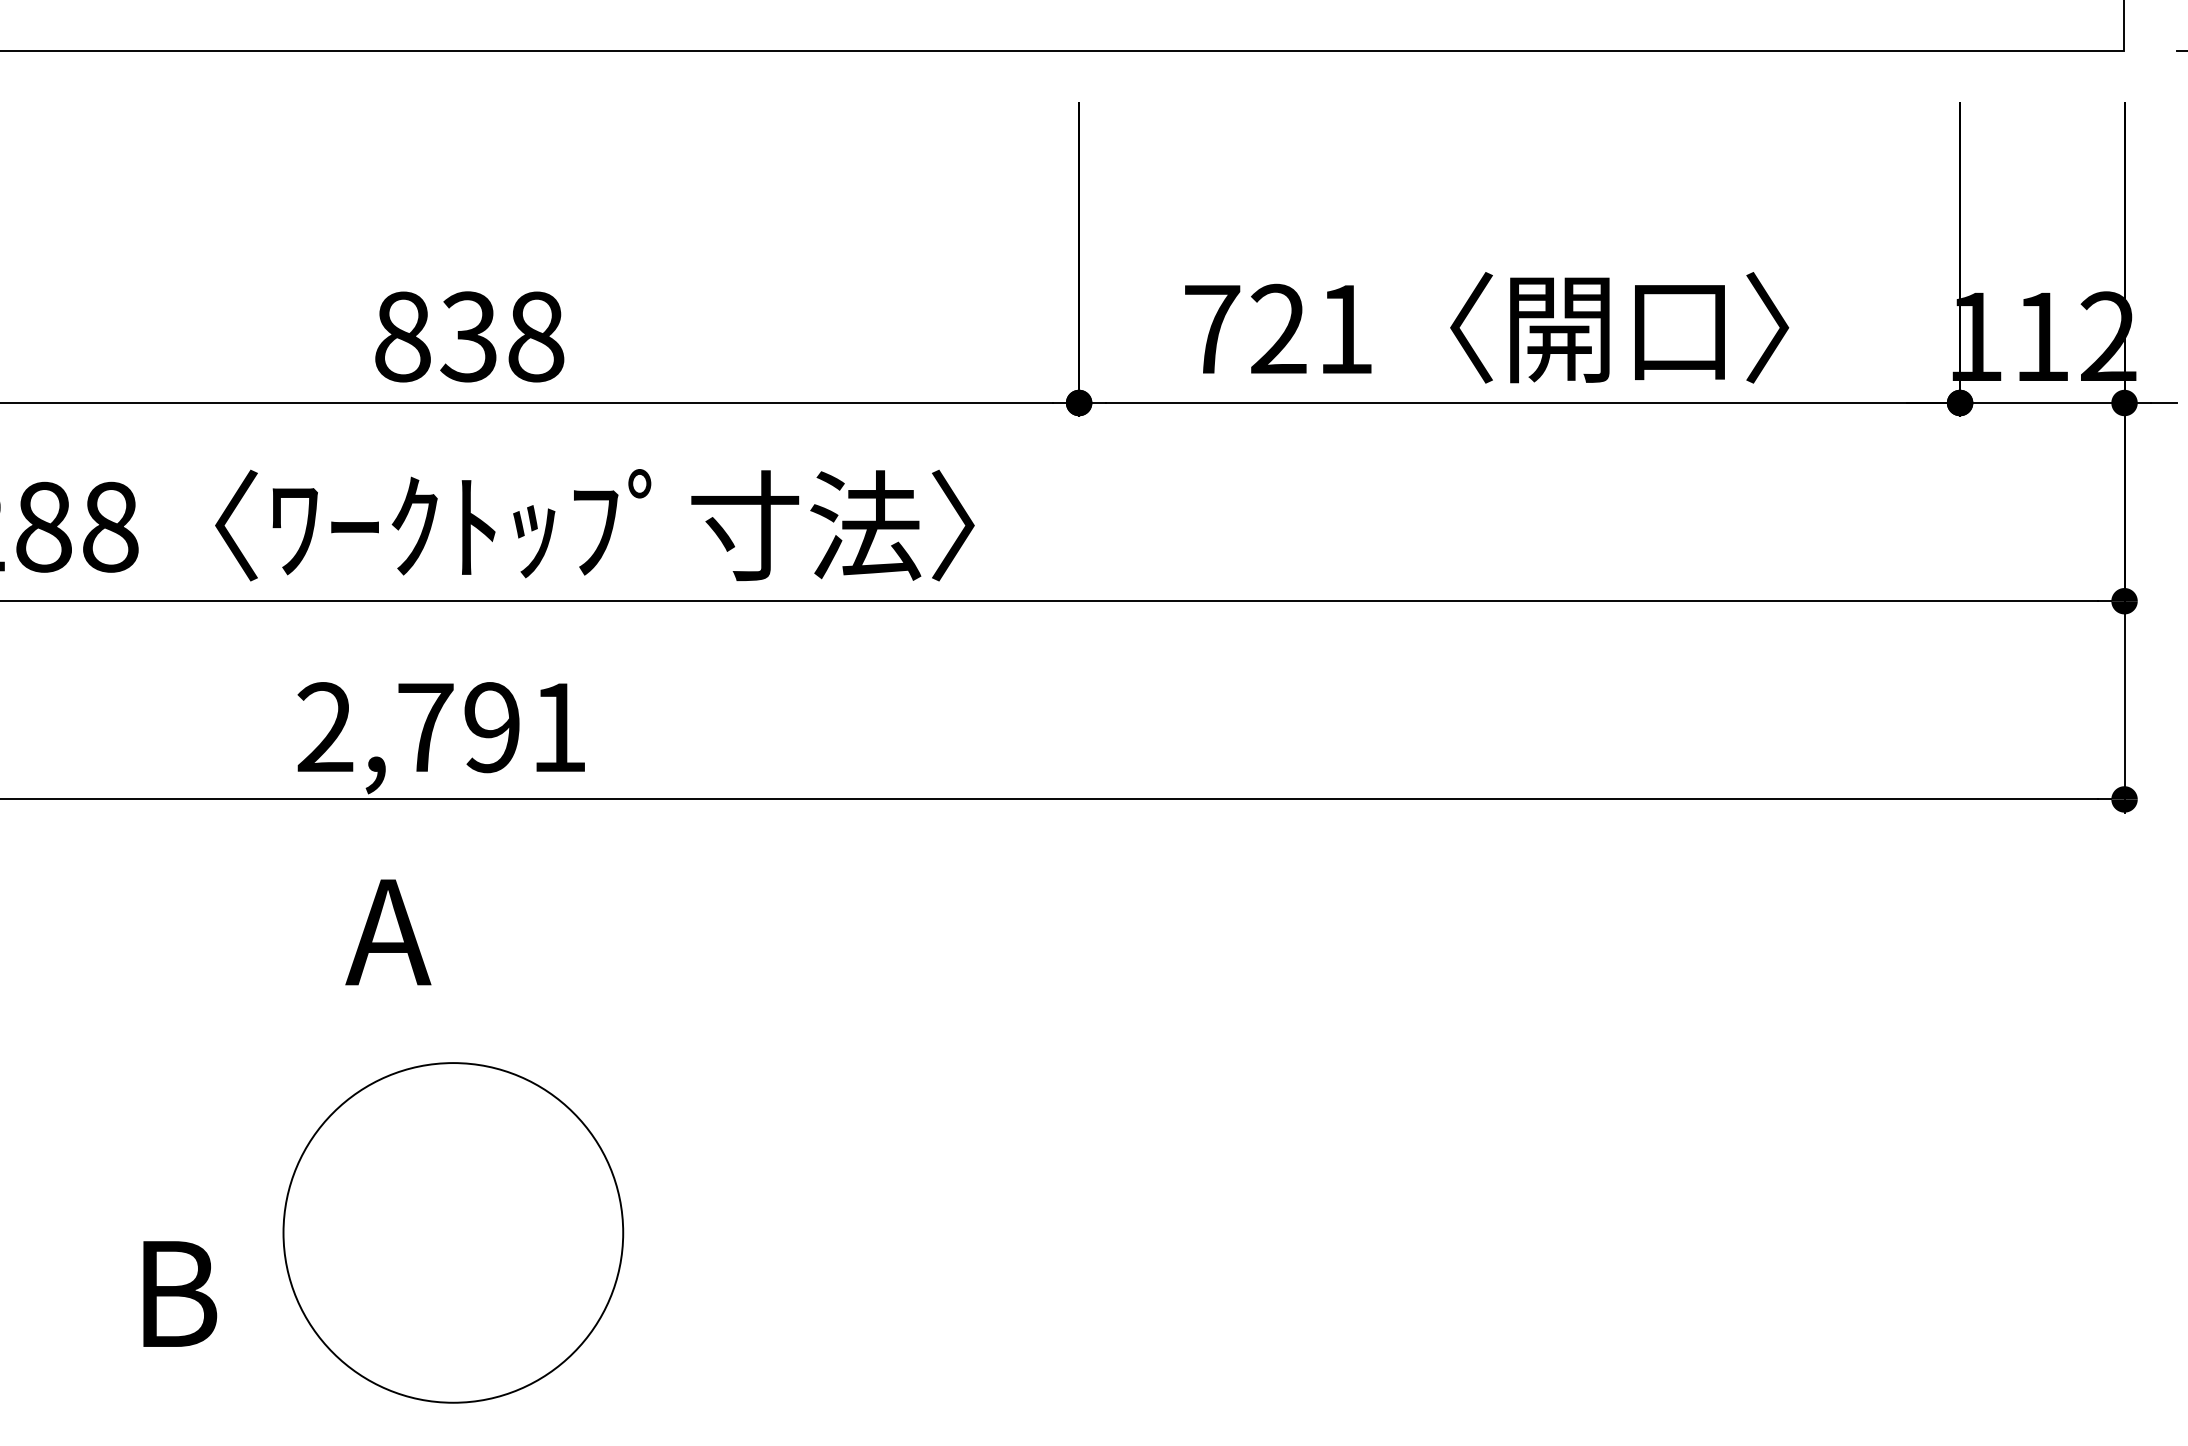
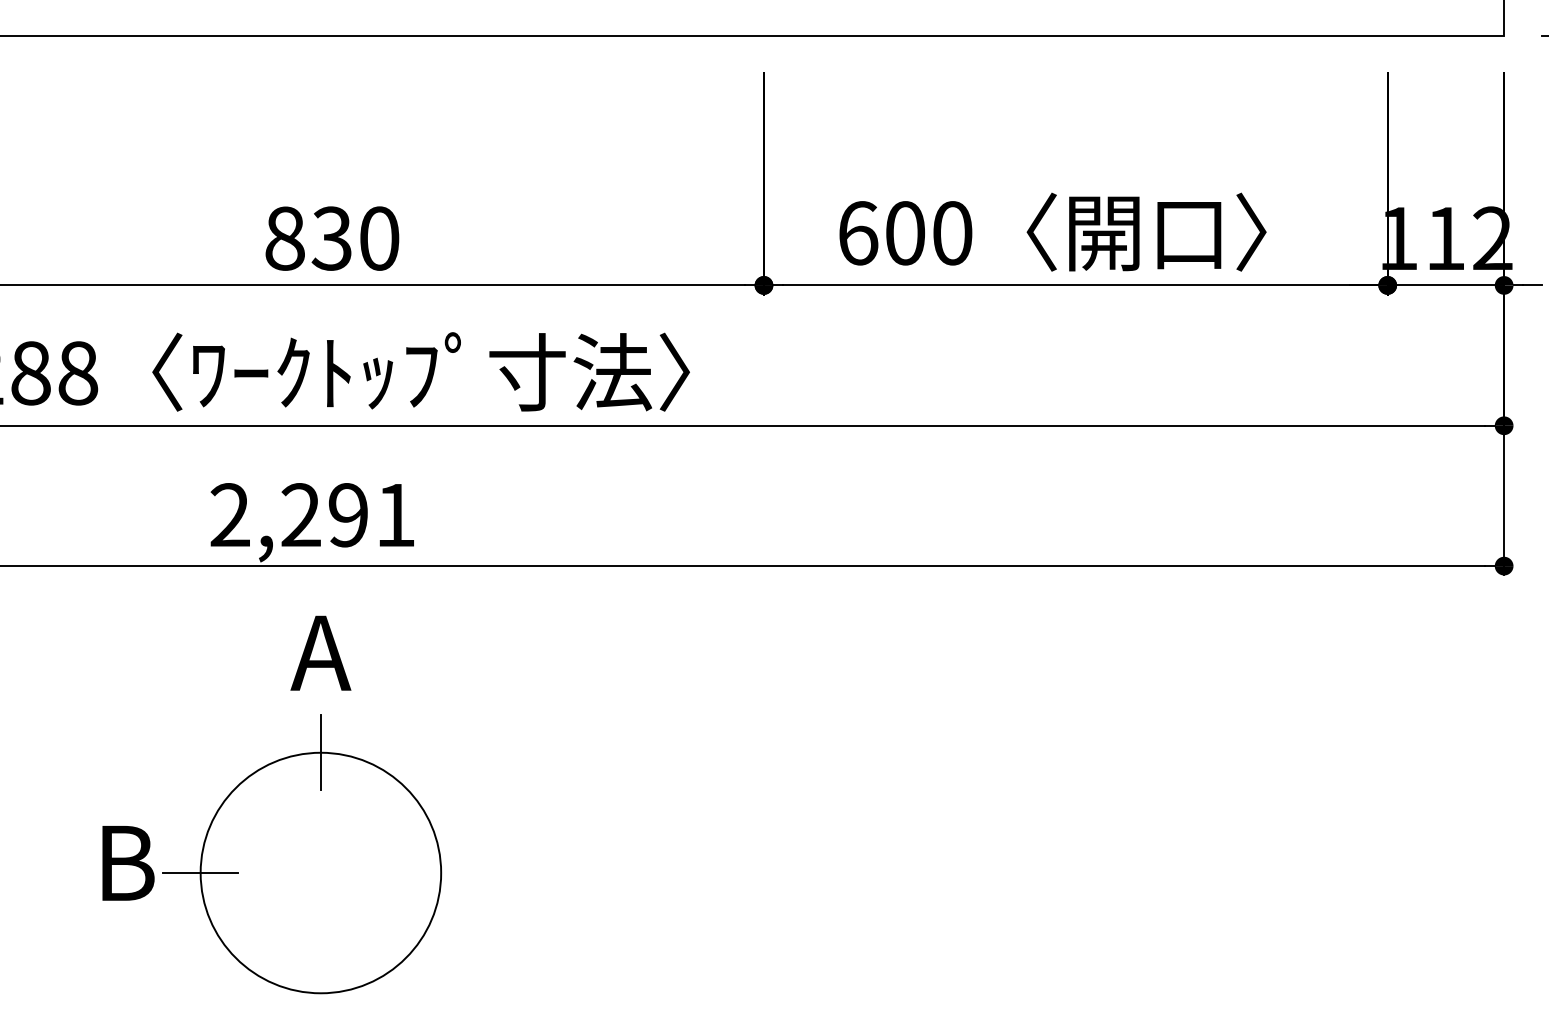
text: (1279, 329) -> (905, 233), 721 -> 600
text: (536, 336) -> (379, 238), 838 -> 830
text: (425, 726) -> (301, 514), 2,791 -> 2,291
text: (387, 931) -> (320, 652), moved
line: (452, 1062) -> (320, 752), added
line: (283, 1233) -> (200, 873), added
text: (180, 1294) -> (128, 863), moved

